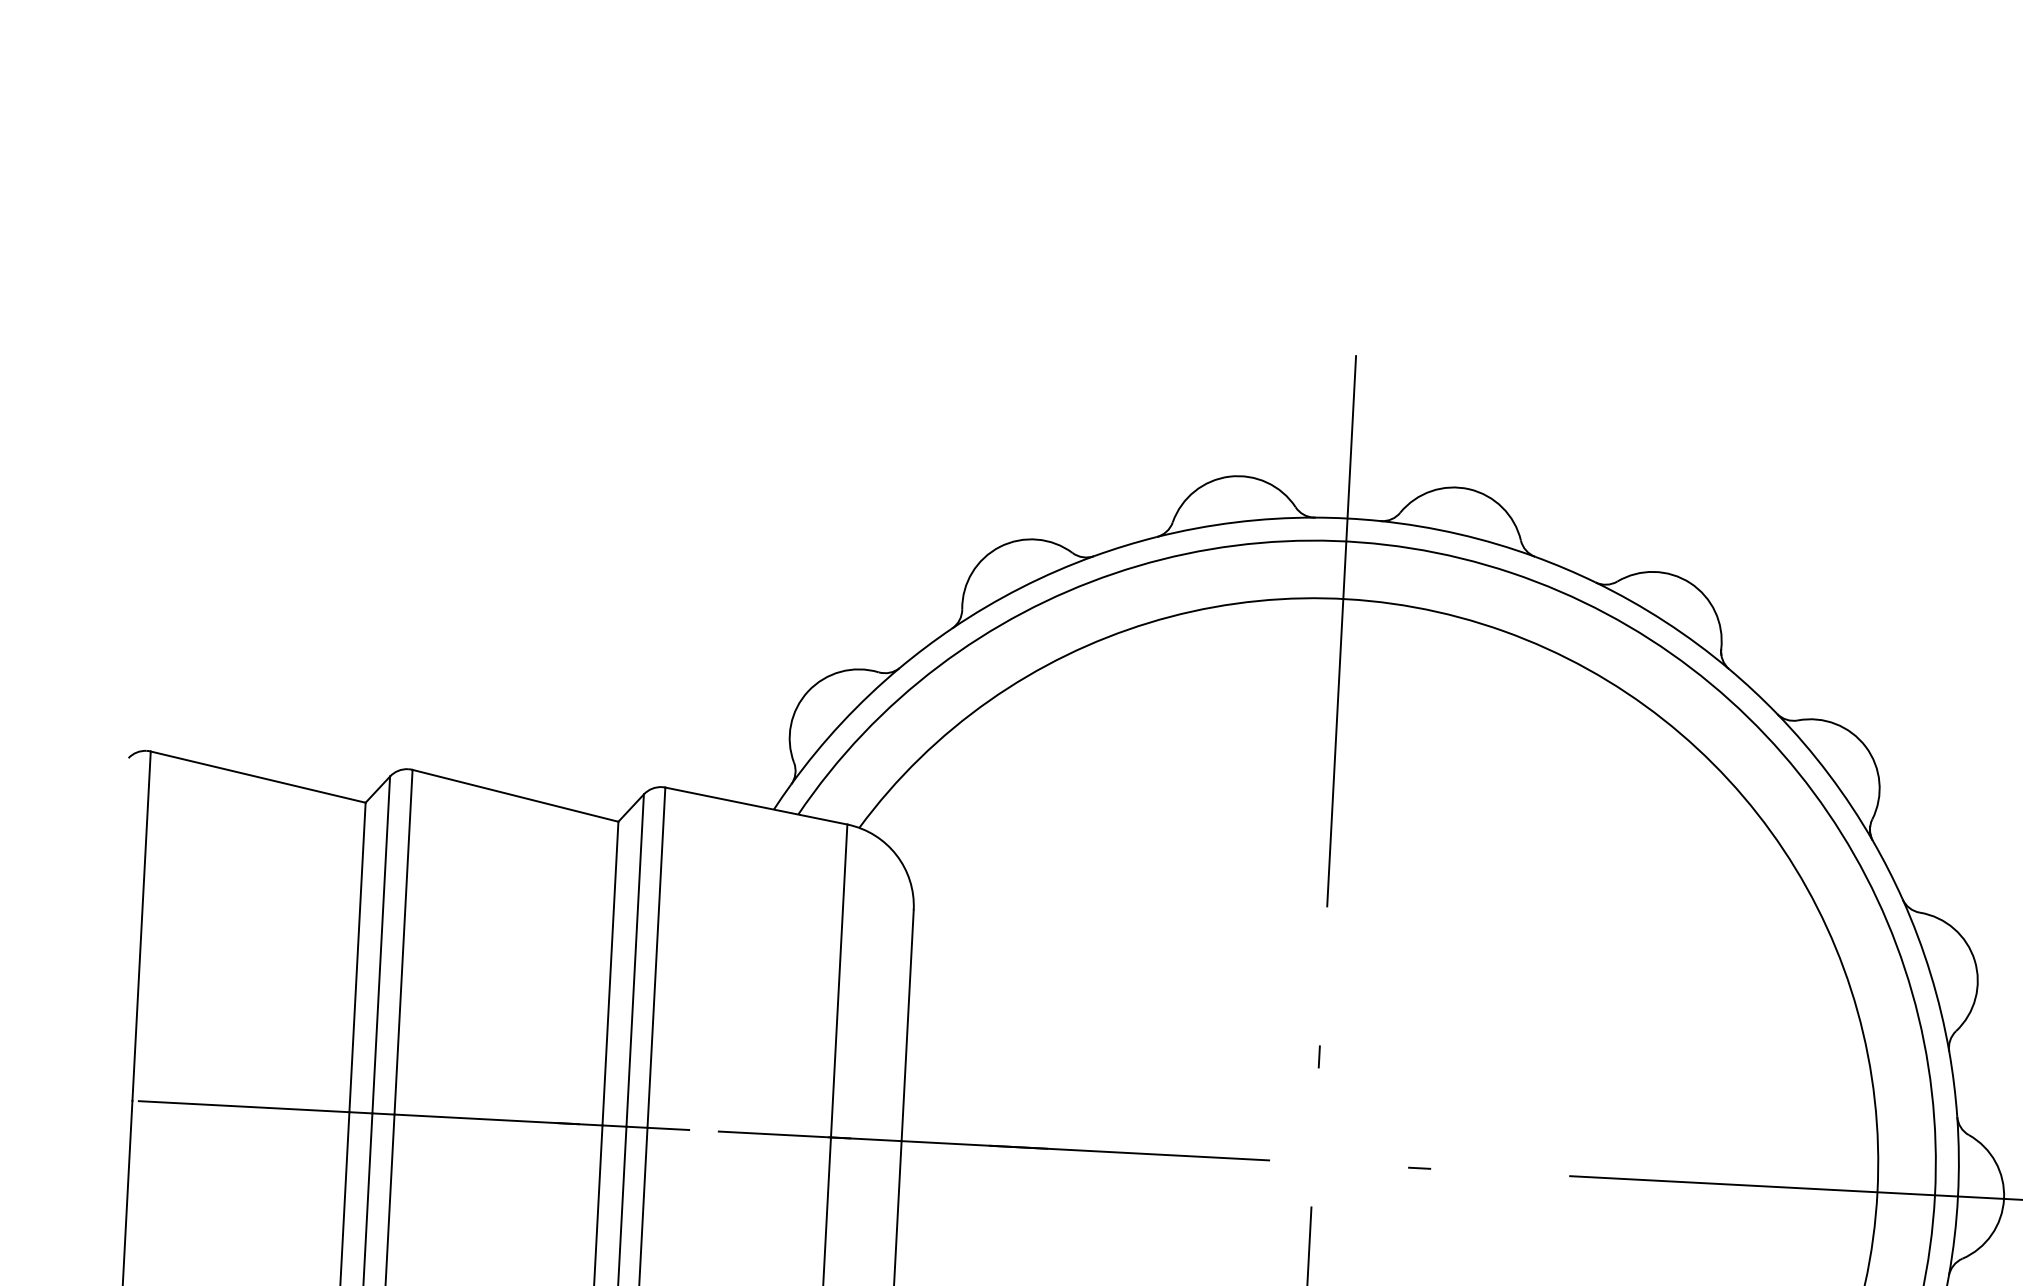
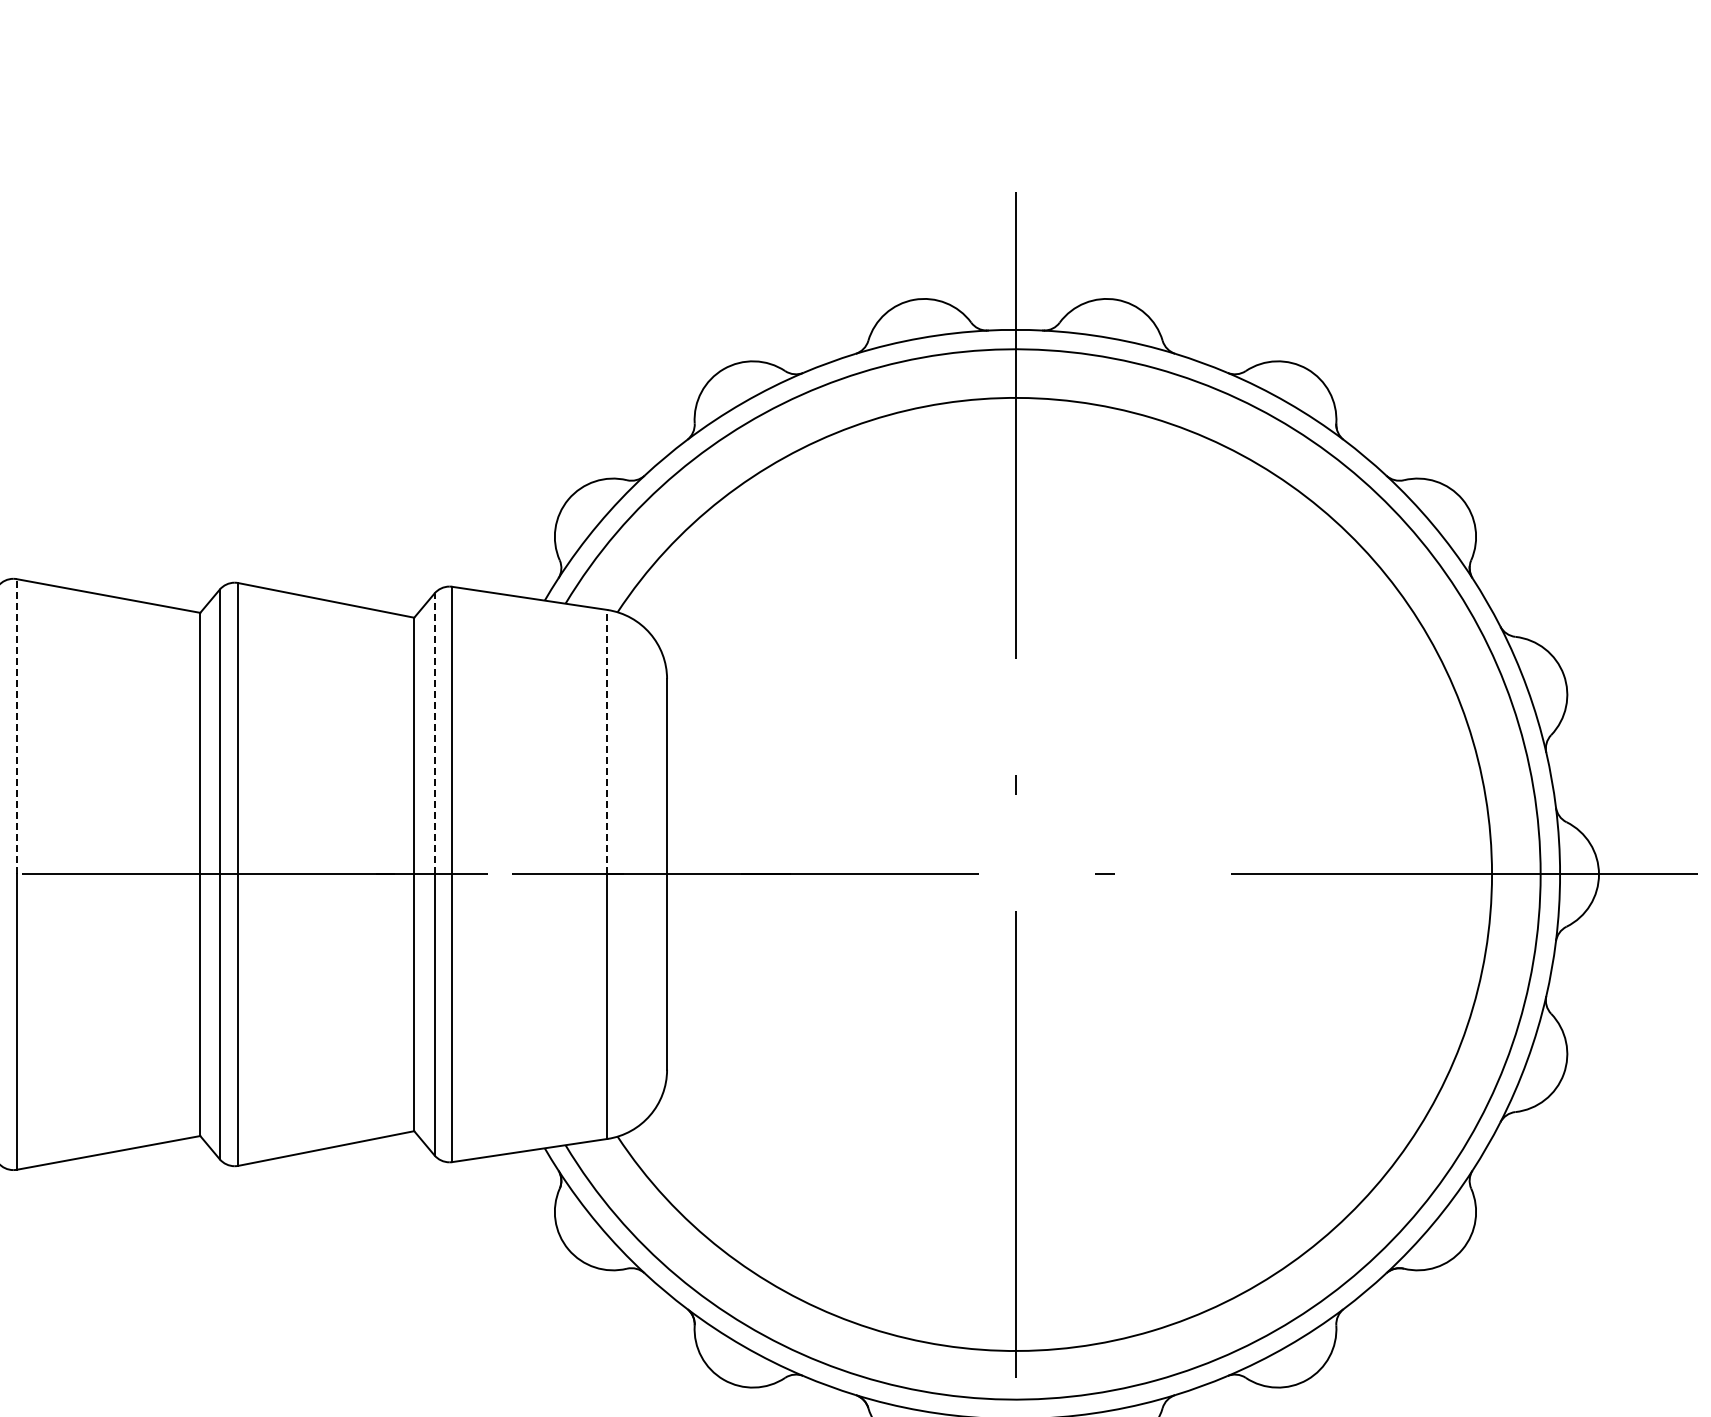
line: (141, 925) -> (16, 726), solid -> dashed
line: (635, 959) -> (434, 733), solid -> dashed
line: (839, 980) -> (607, 741), solid -> dashed

